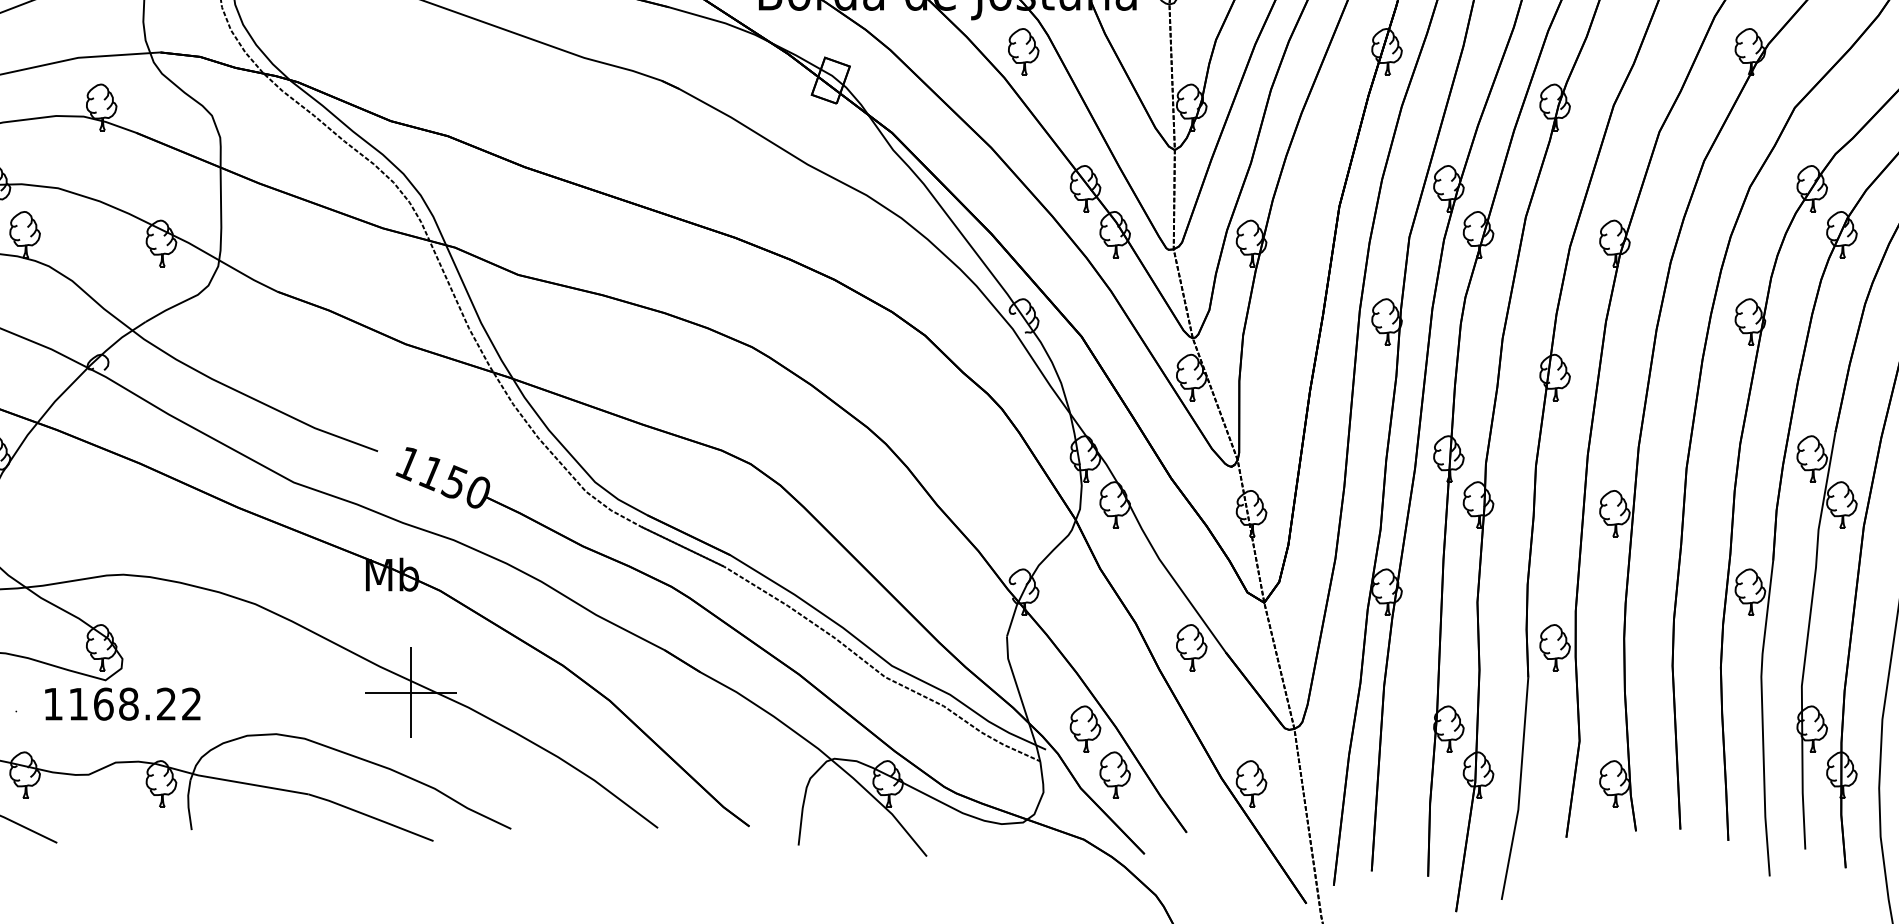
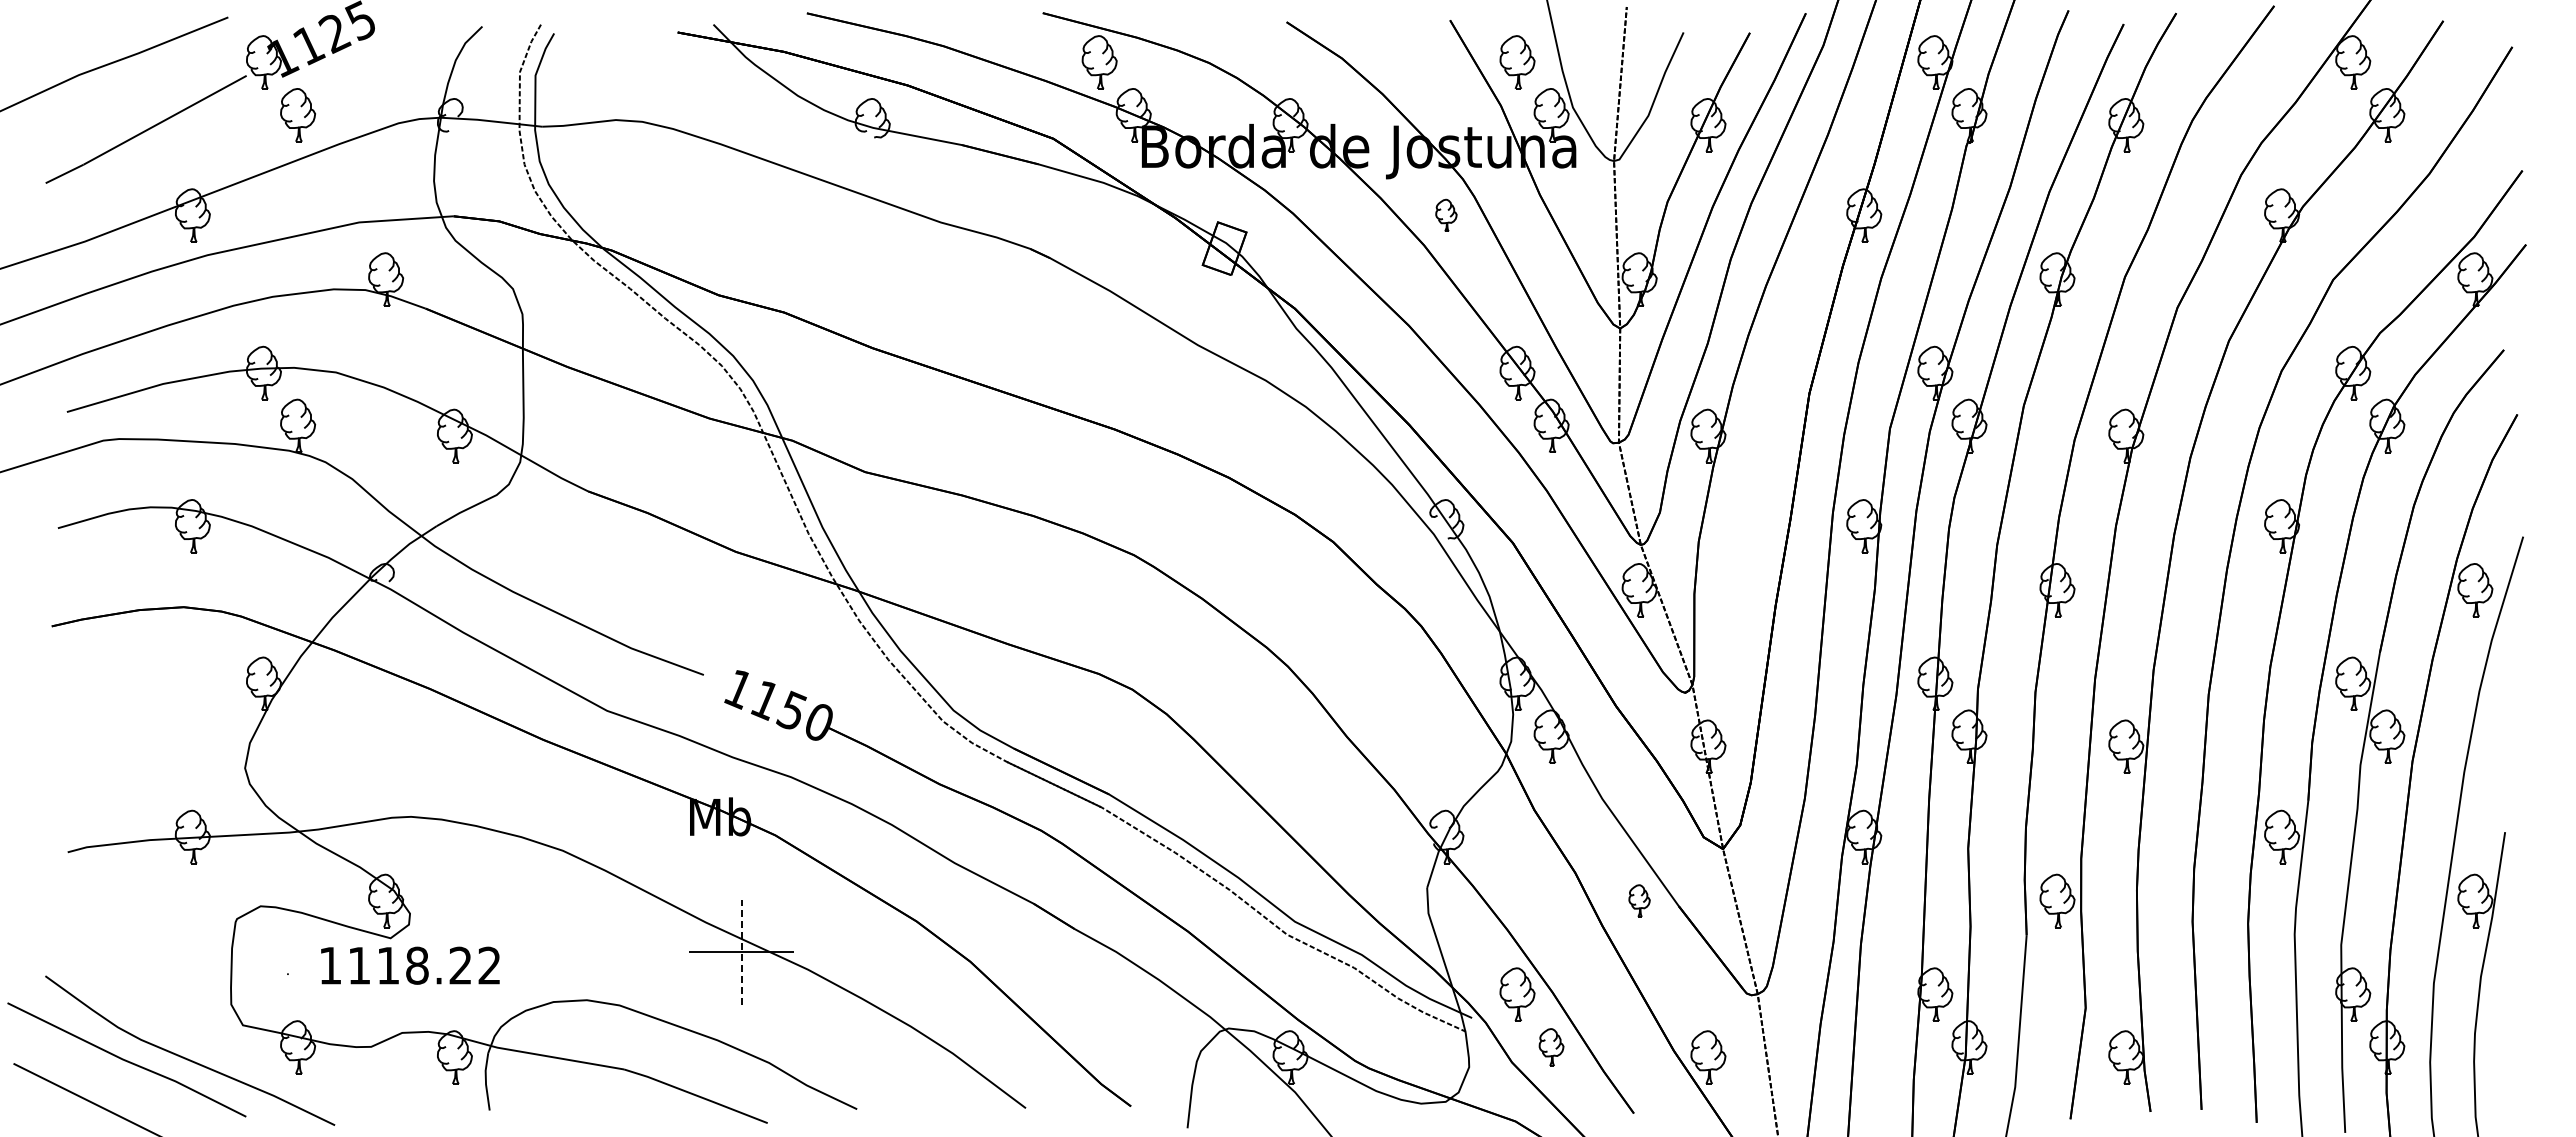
part: (1023, 51) -> (1446, 215), size x0.6
part: (1191, 647) -> (1639, 900), size x0.6
line: (410, 692) -> (741, 952), solid -> dashed
text: (103, 703) -> (388, 965), 1168.22 -> 1118.22
part: (1115, 775) -> (1551, 1047), size x0.7

